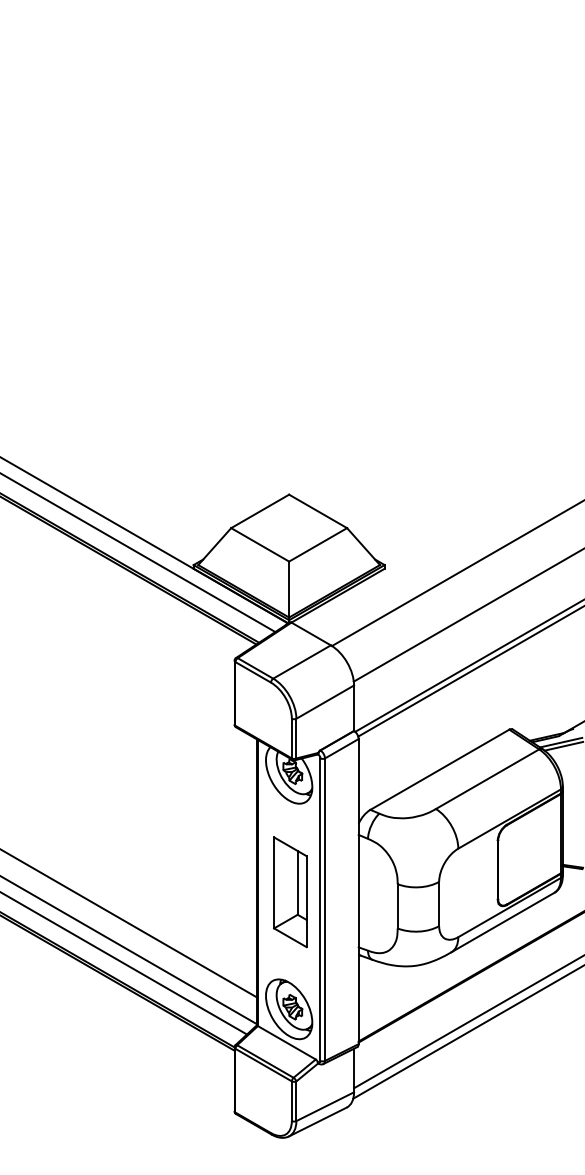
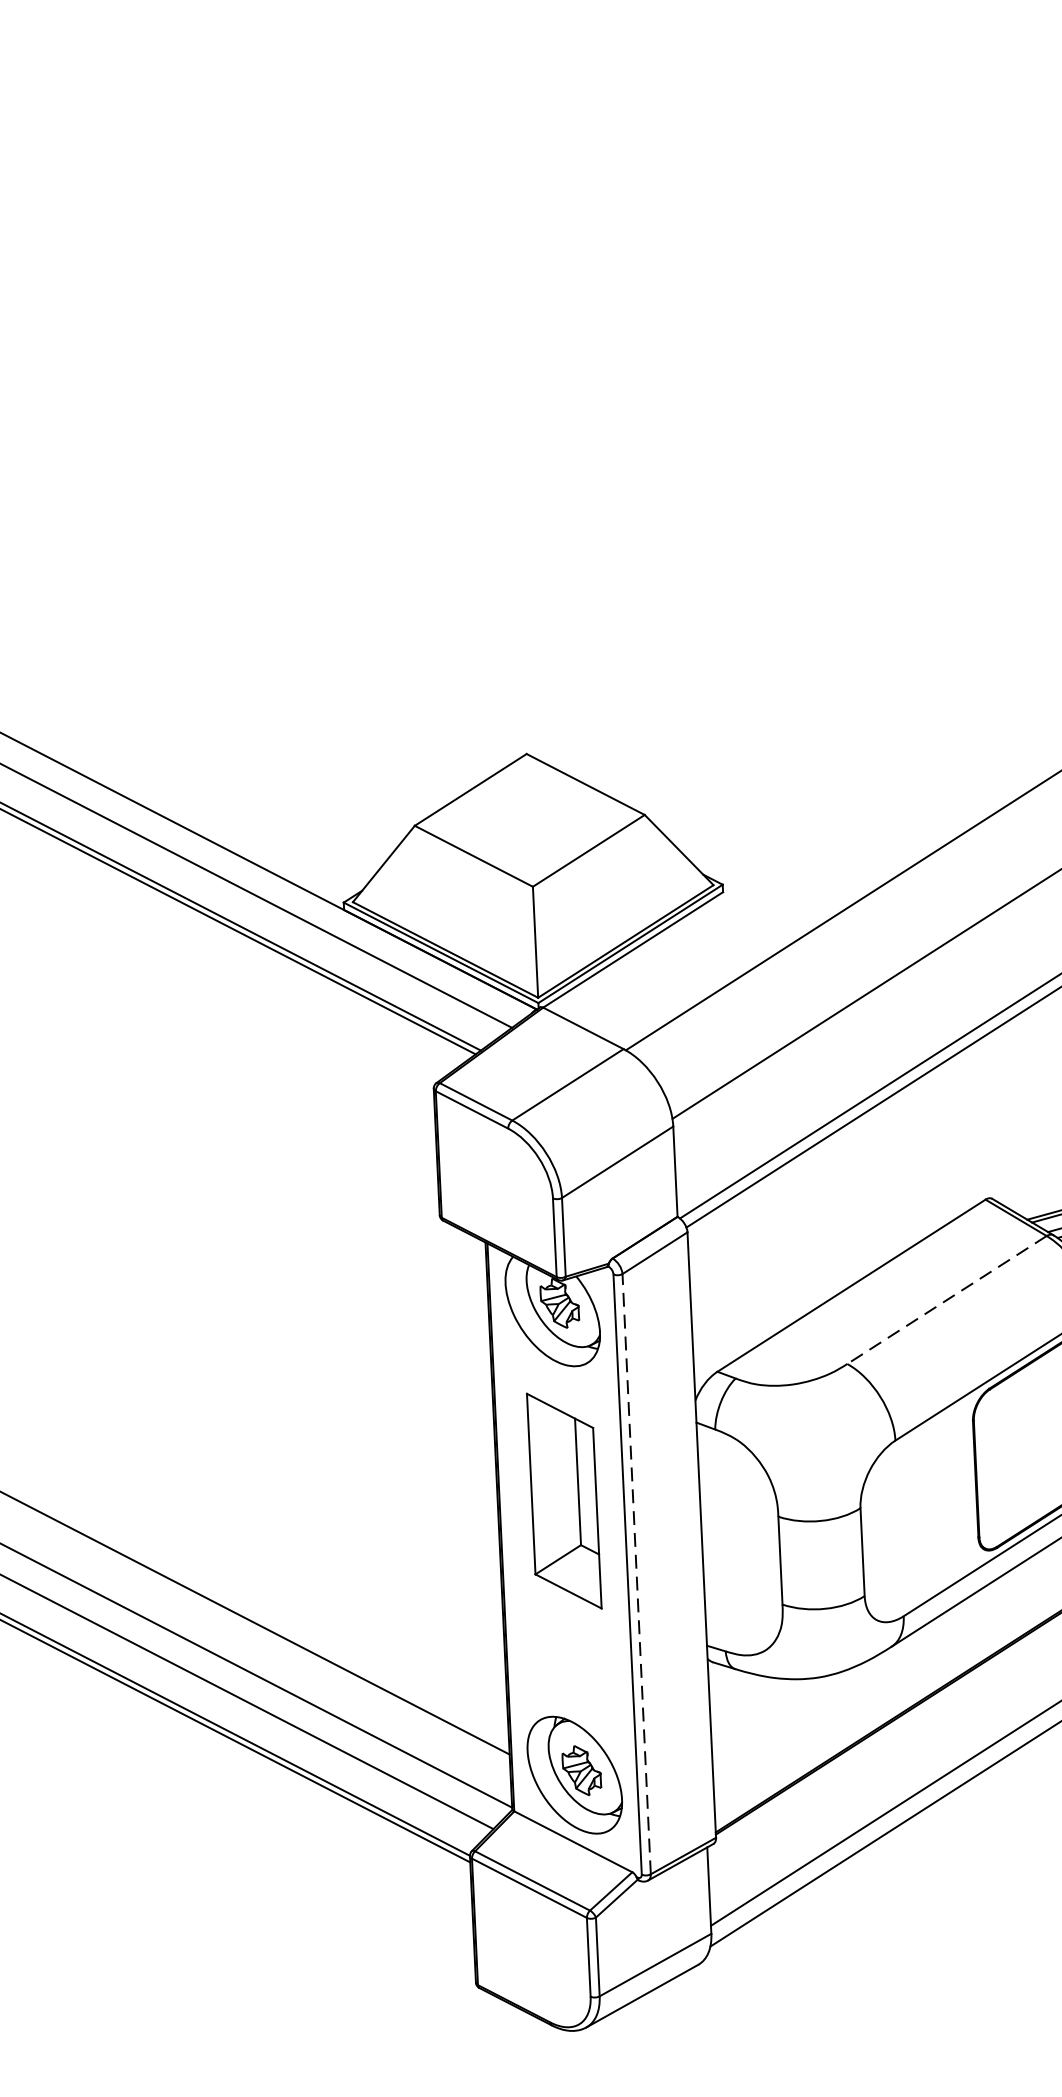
line: (487, 779) -> (946, 1300), solid -> dashed
part: (290, 892) -> (564, 1501), moved
line: (325, 909) -> (637, 1573), solid -> dashed

